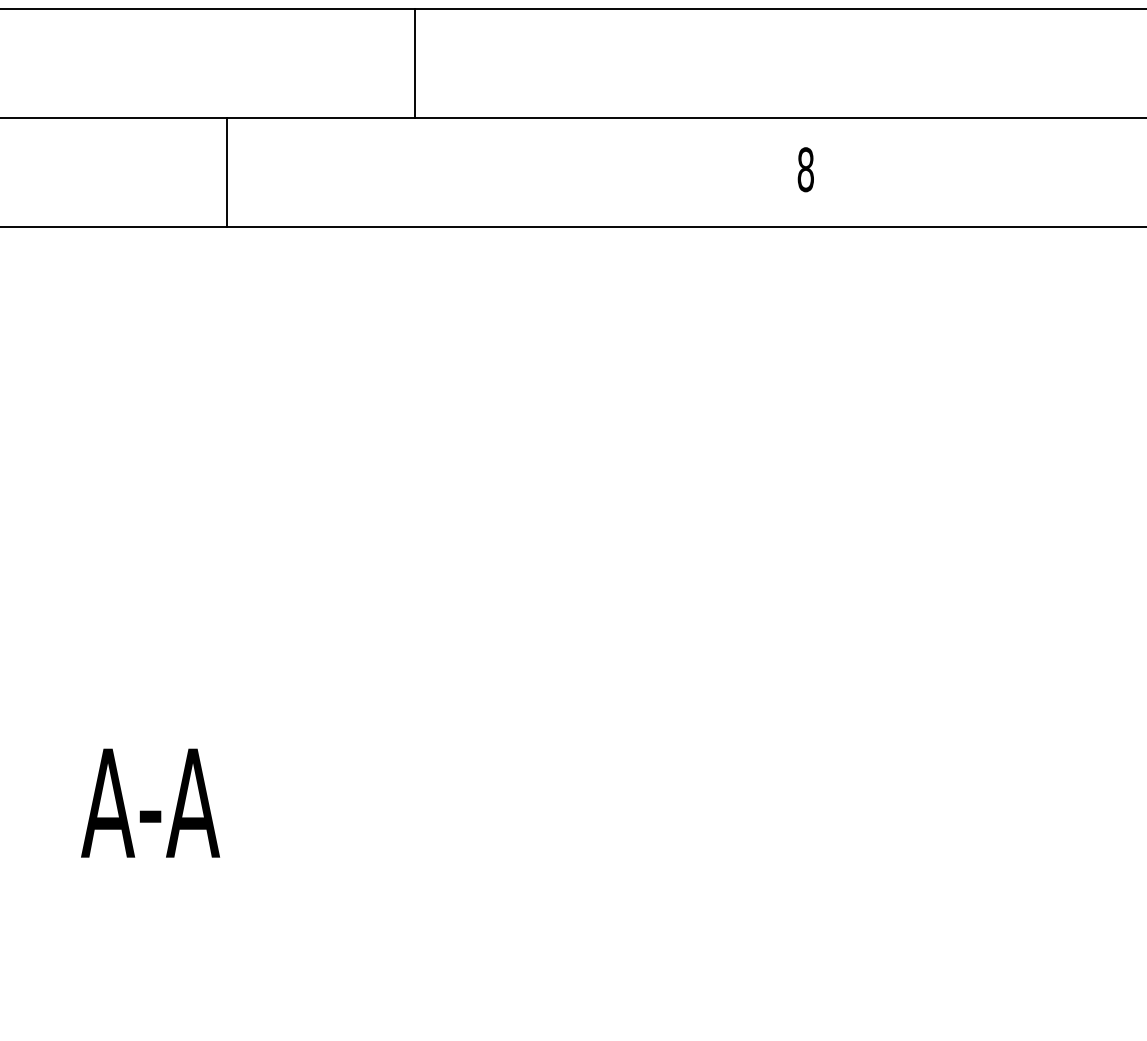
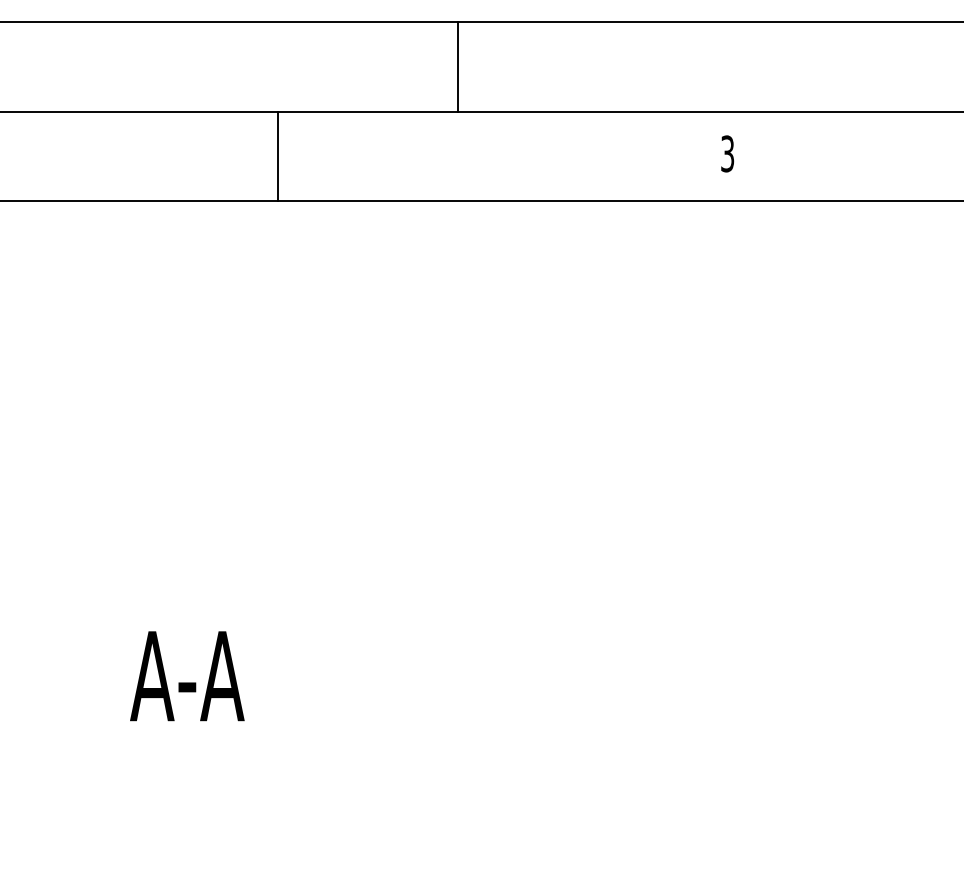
line: (415, 63) -> (458, 66), moved
text: (805, 169) -> (727, 153), 8 -> 3
line: (227, 172) -> (278, 156), moved

